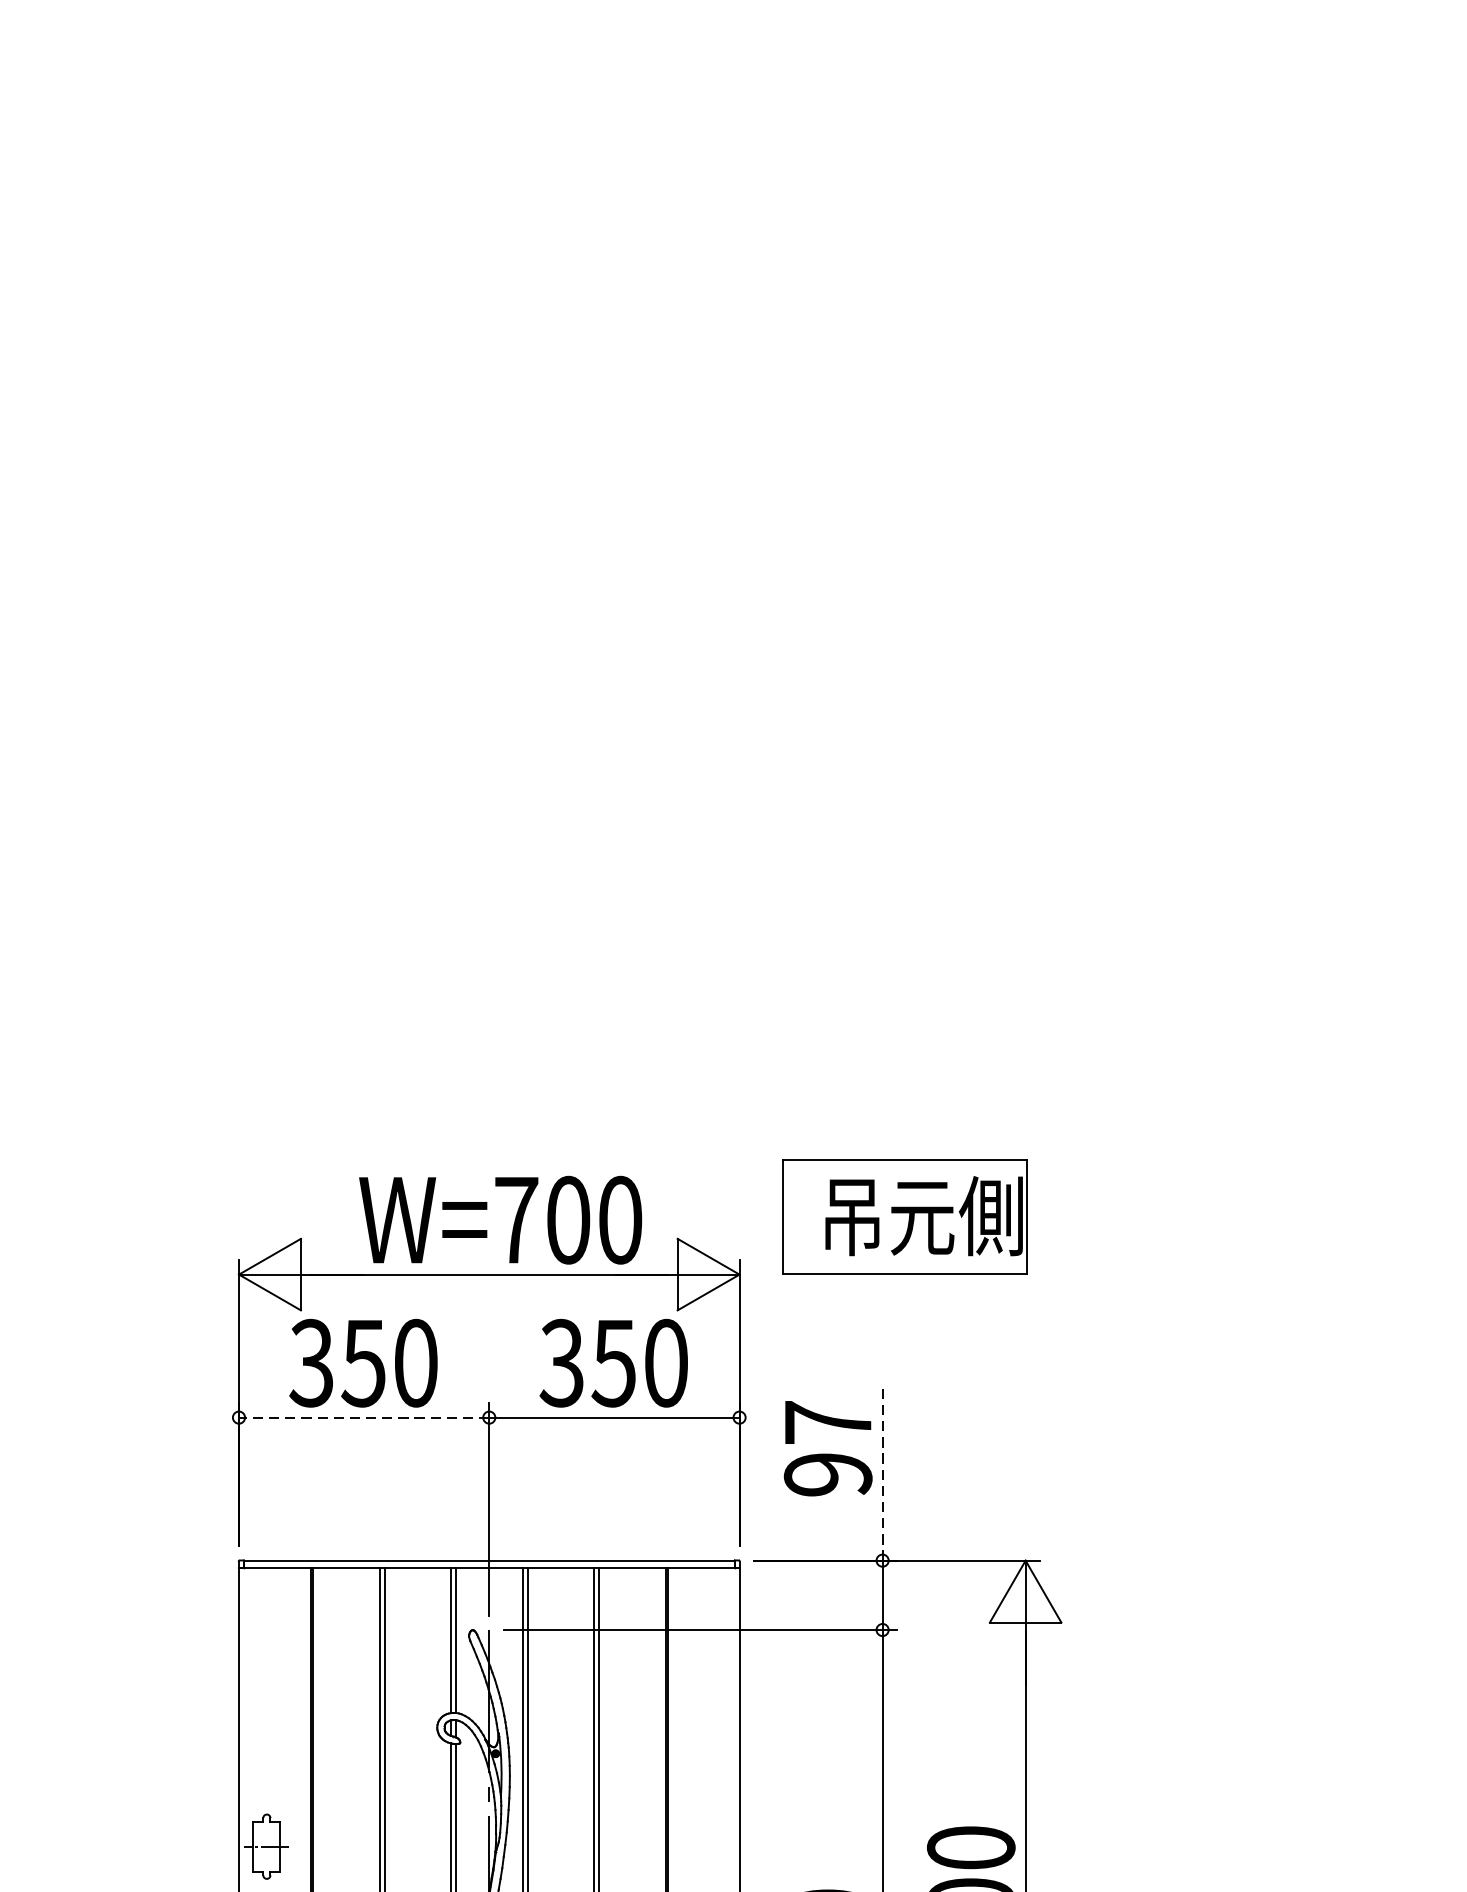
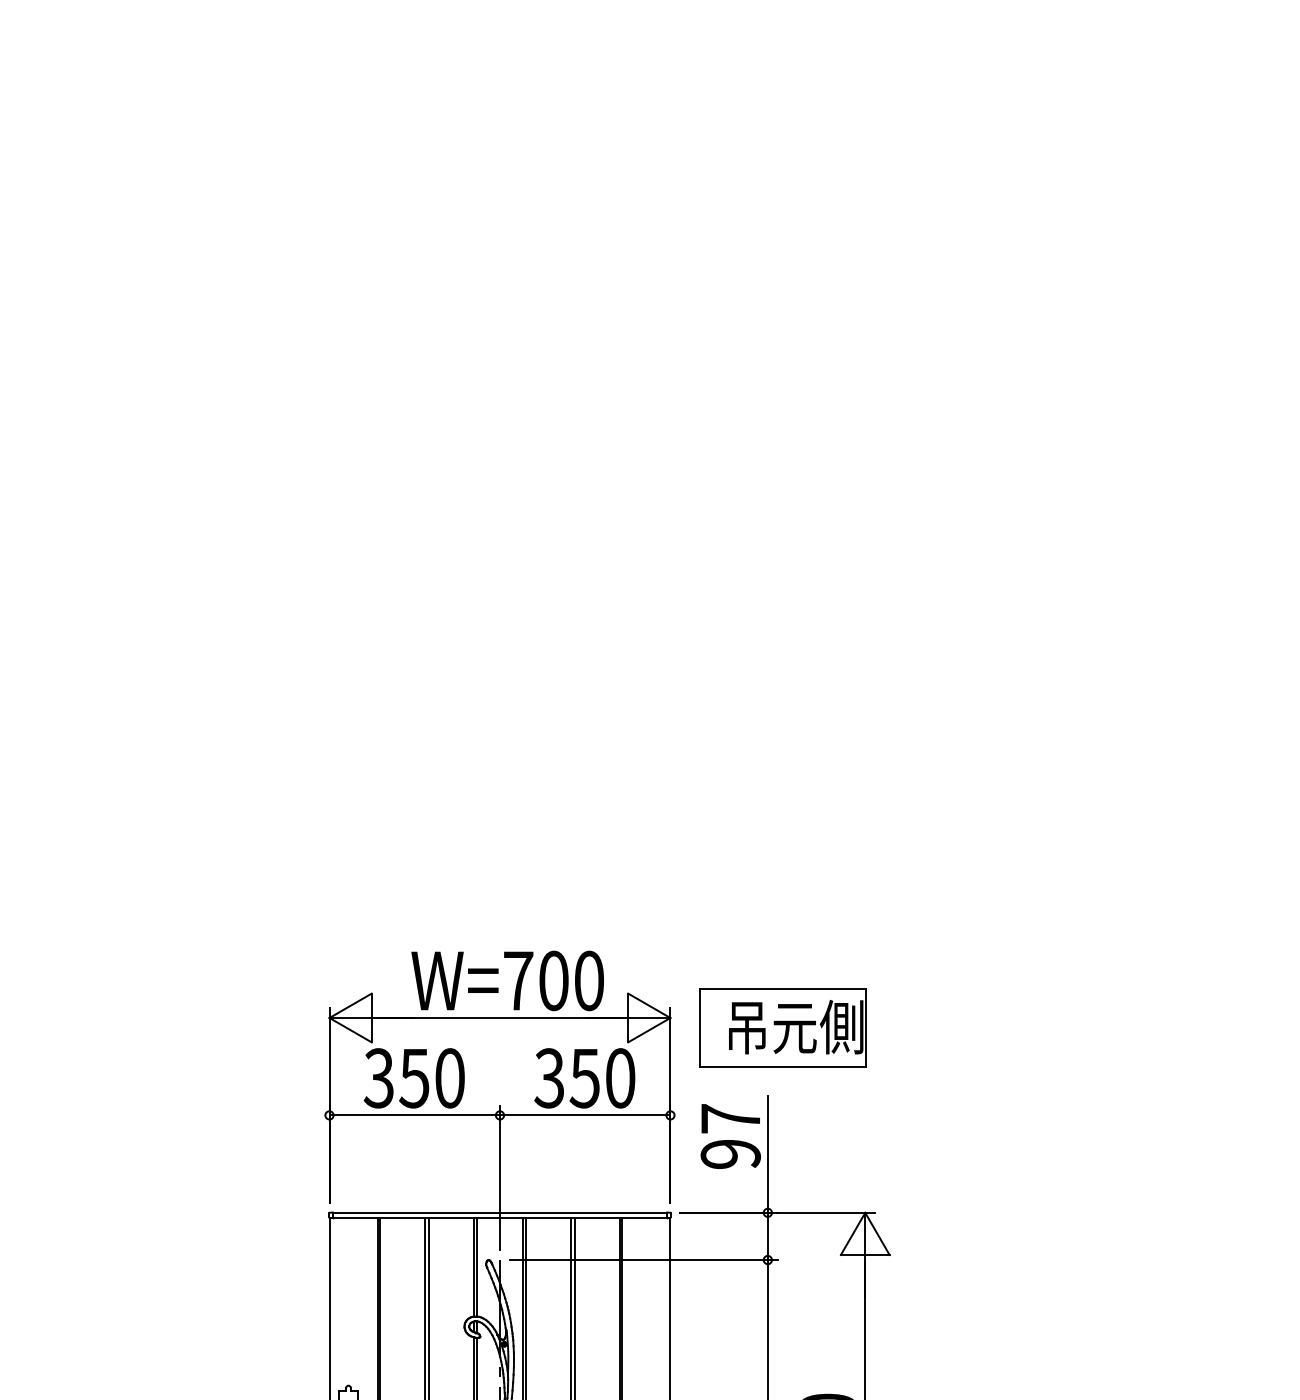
part: (904, 1216) -> (782, 1027), moved
line: (363, 1417) -> (414, 1115), dashed -> solid
line: (882, 1475) -> (767, 1154), dashed -> solid

